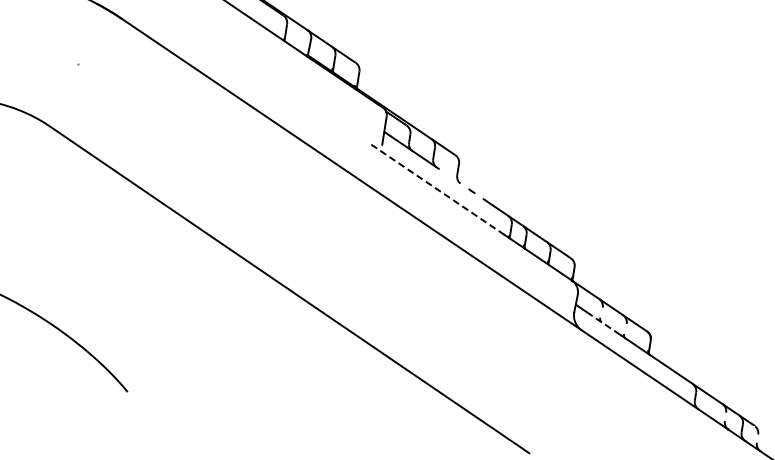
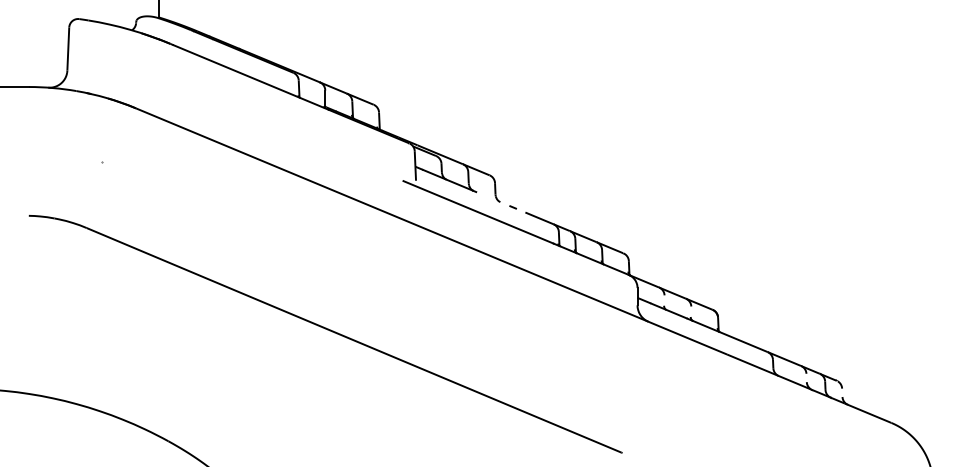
line: (436, 189) -> (478, 212), dashed -> solid
line: (603, 323) -> (668, 310), dashed -> solid

